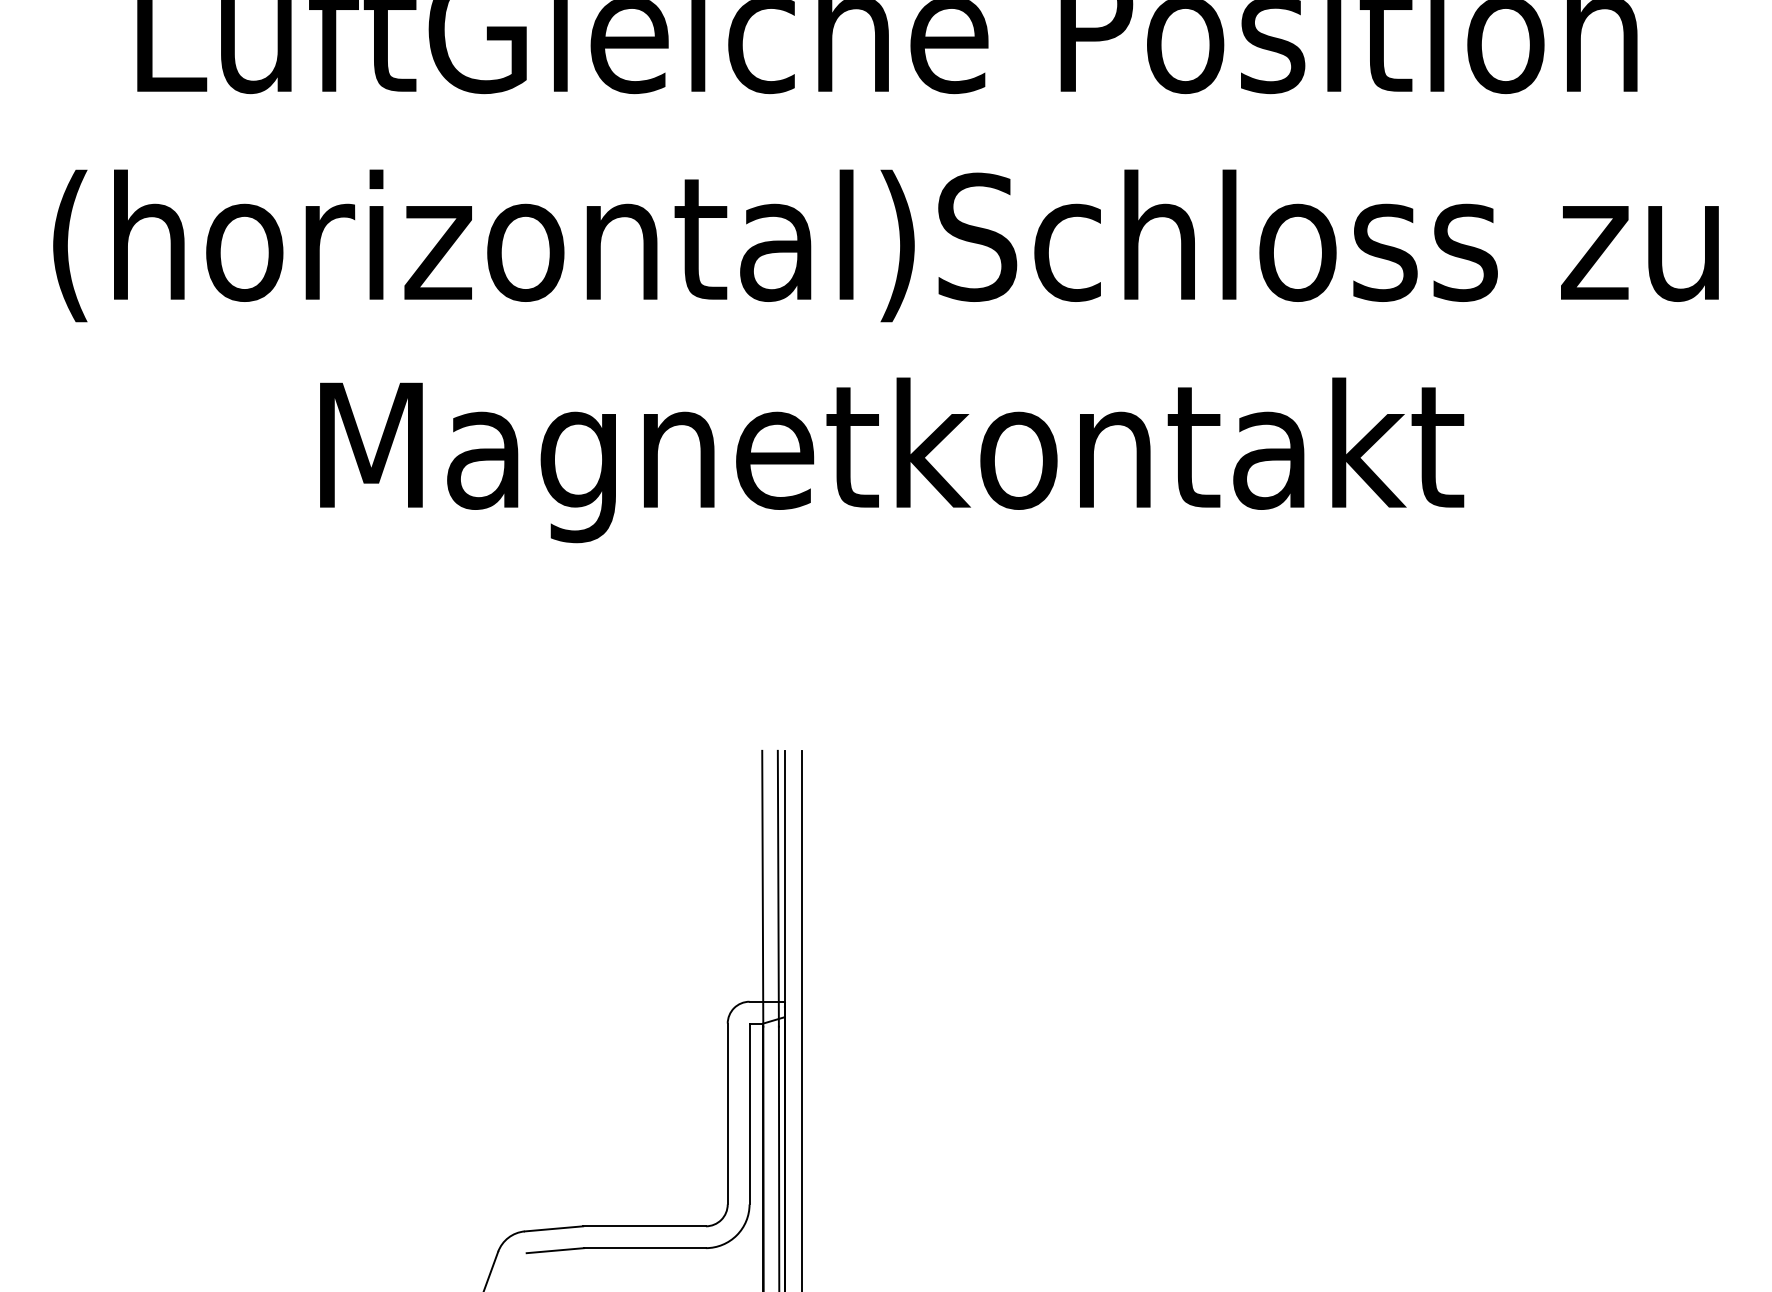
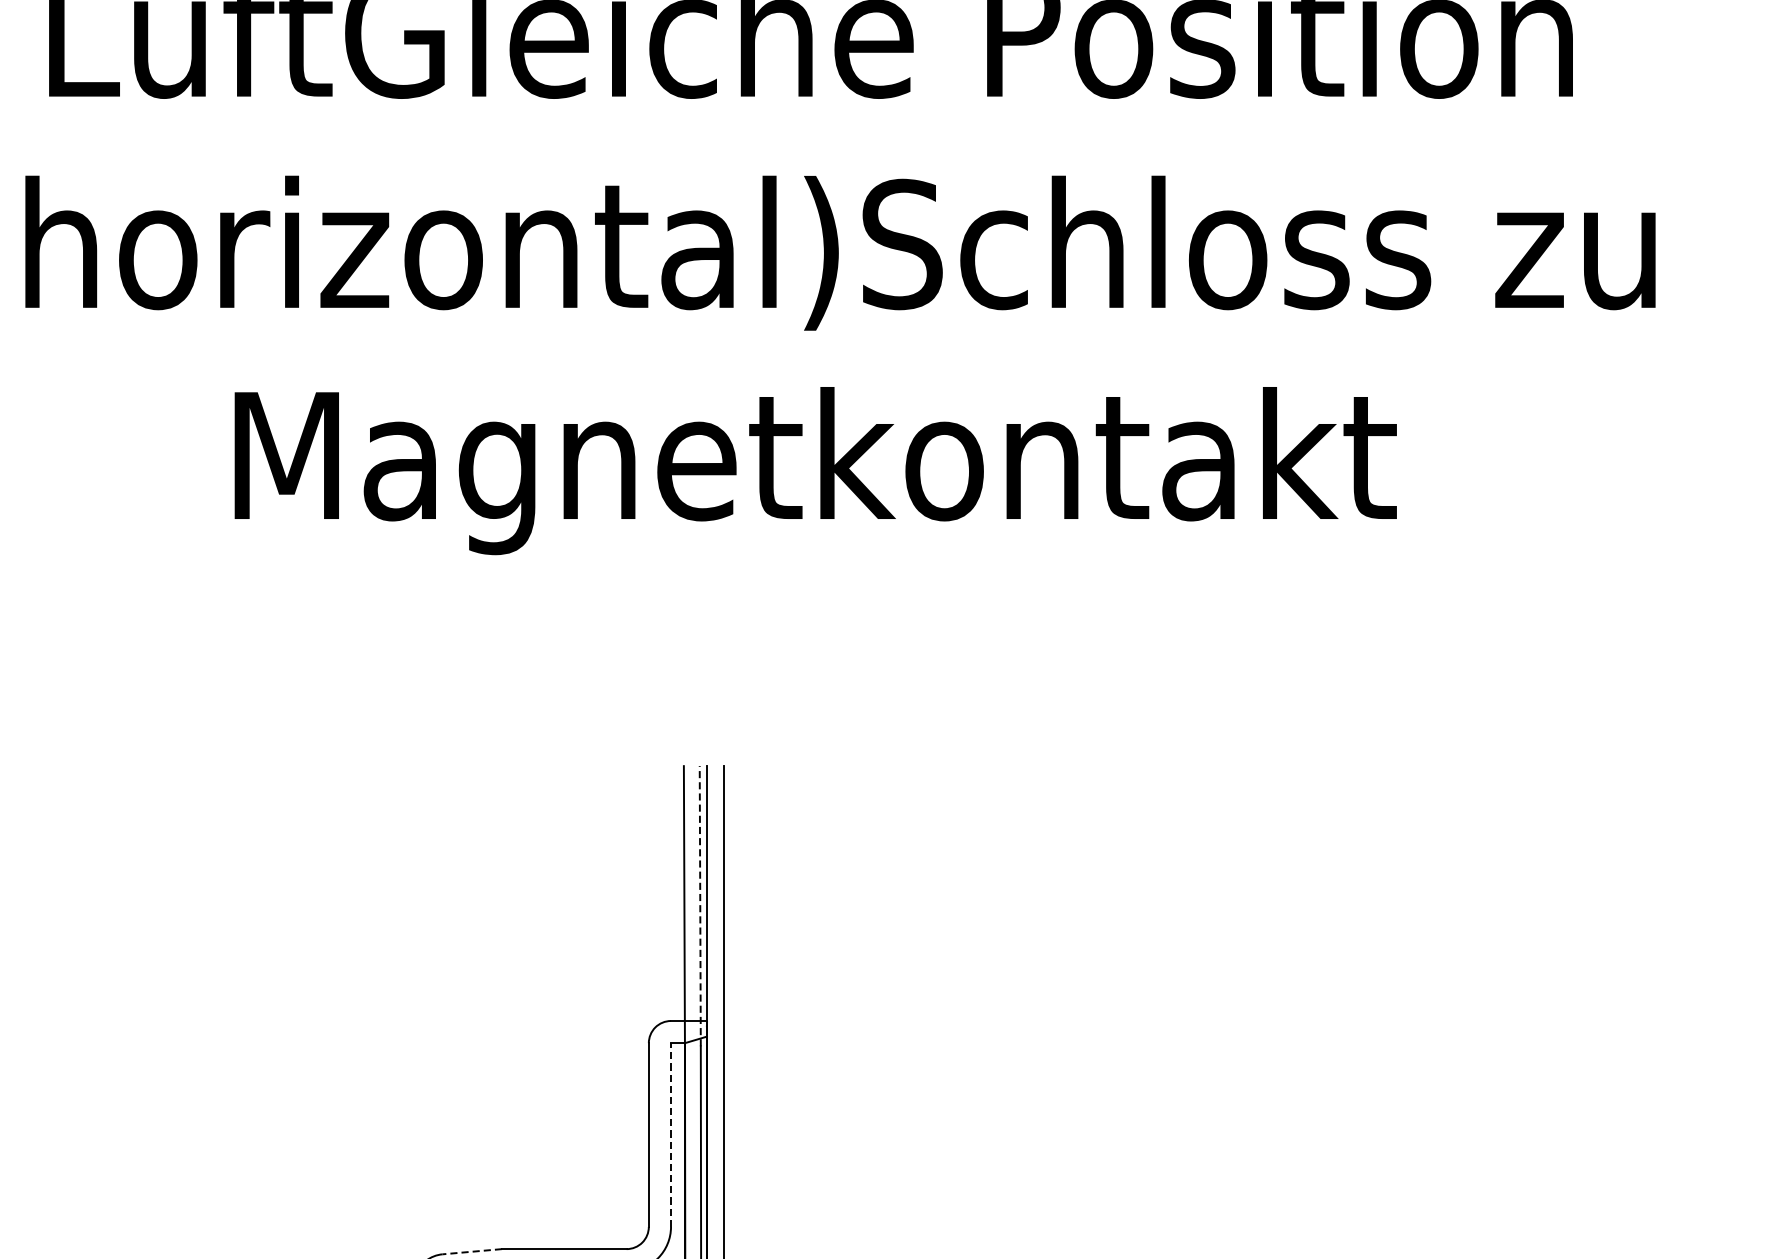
line: (778, 888) -> (700, 905), solid -> dashed
line: (749, 1113) -> (670, 1134), solid -> dashed
line: (553, 1228) -> (471, 1251), solid -> dashed

